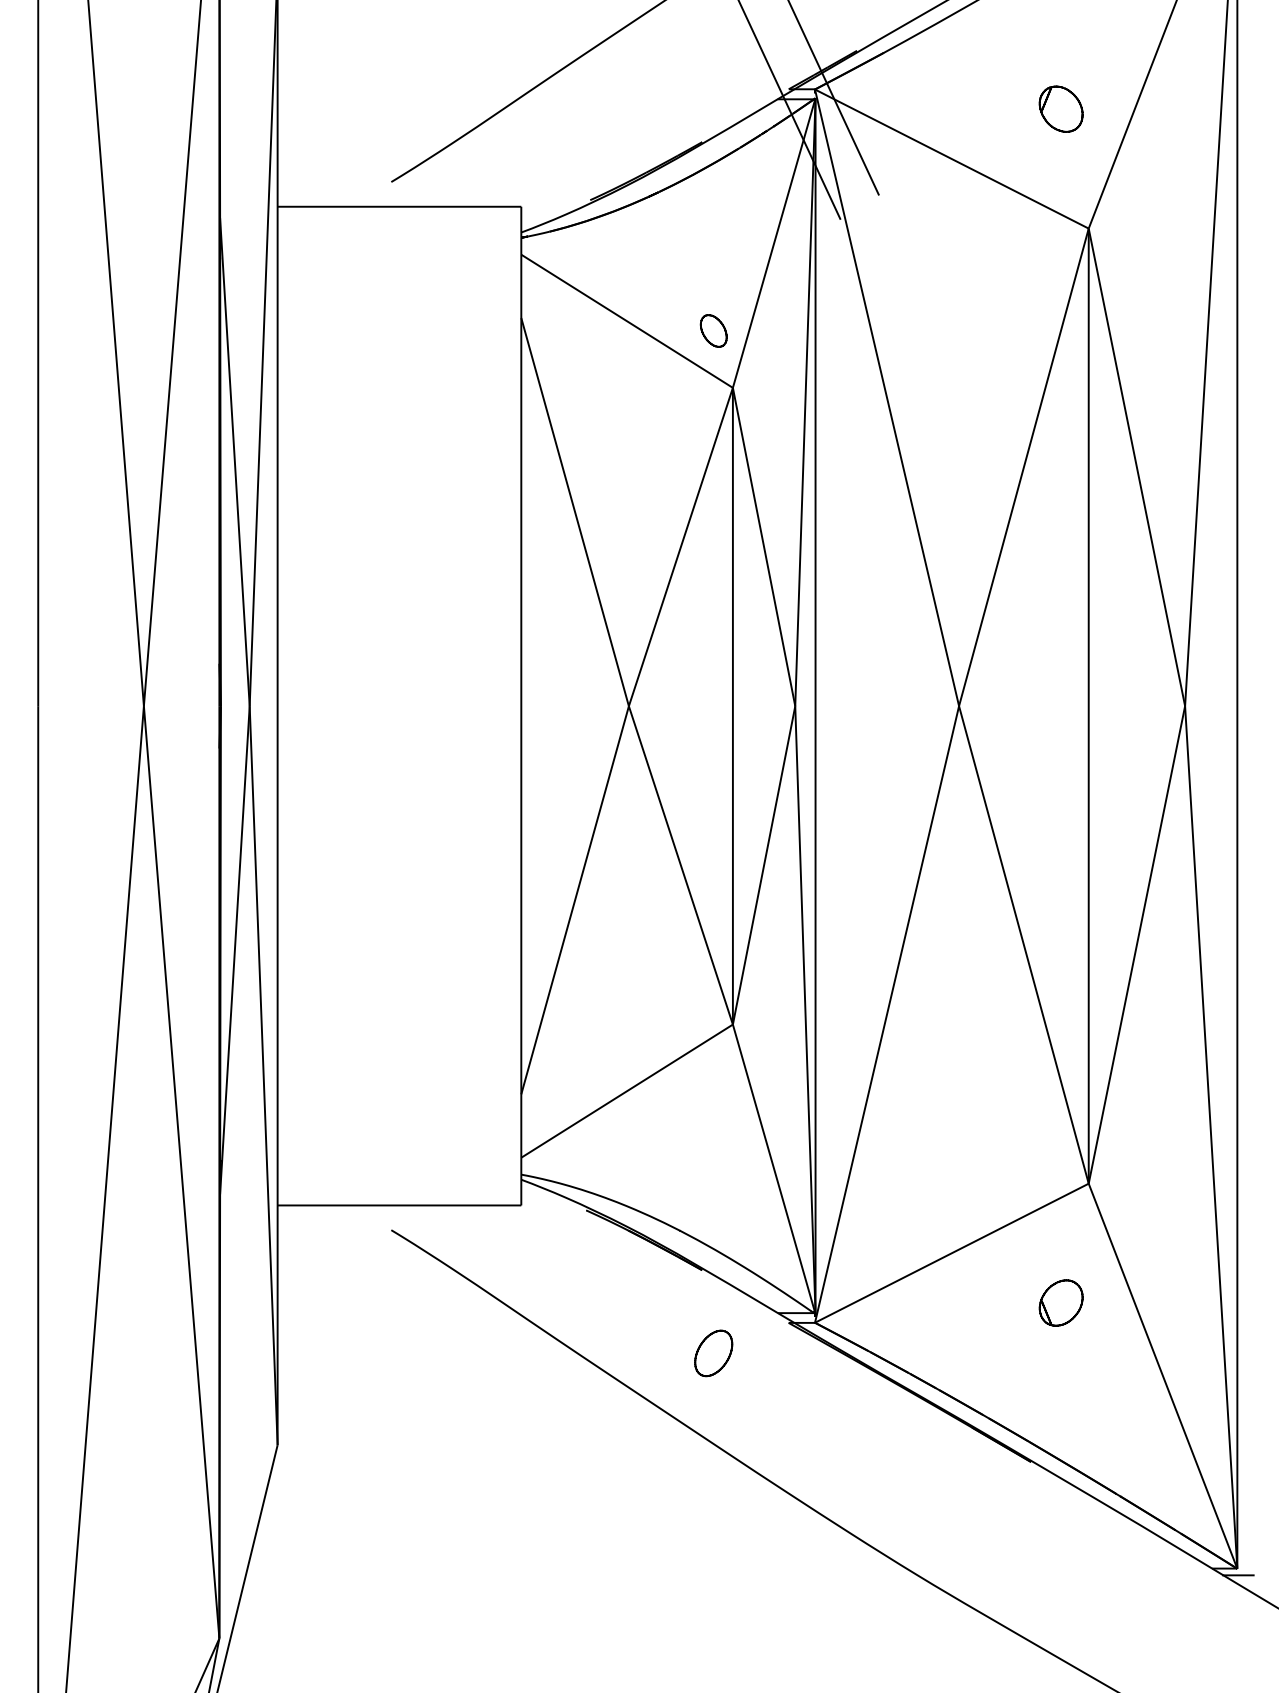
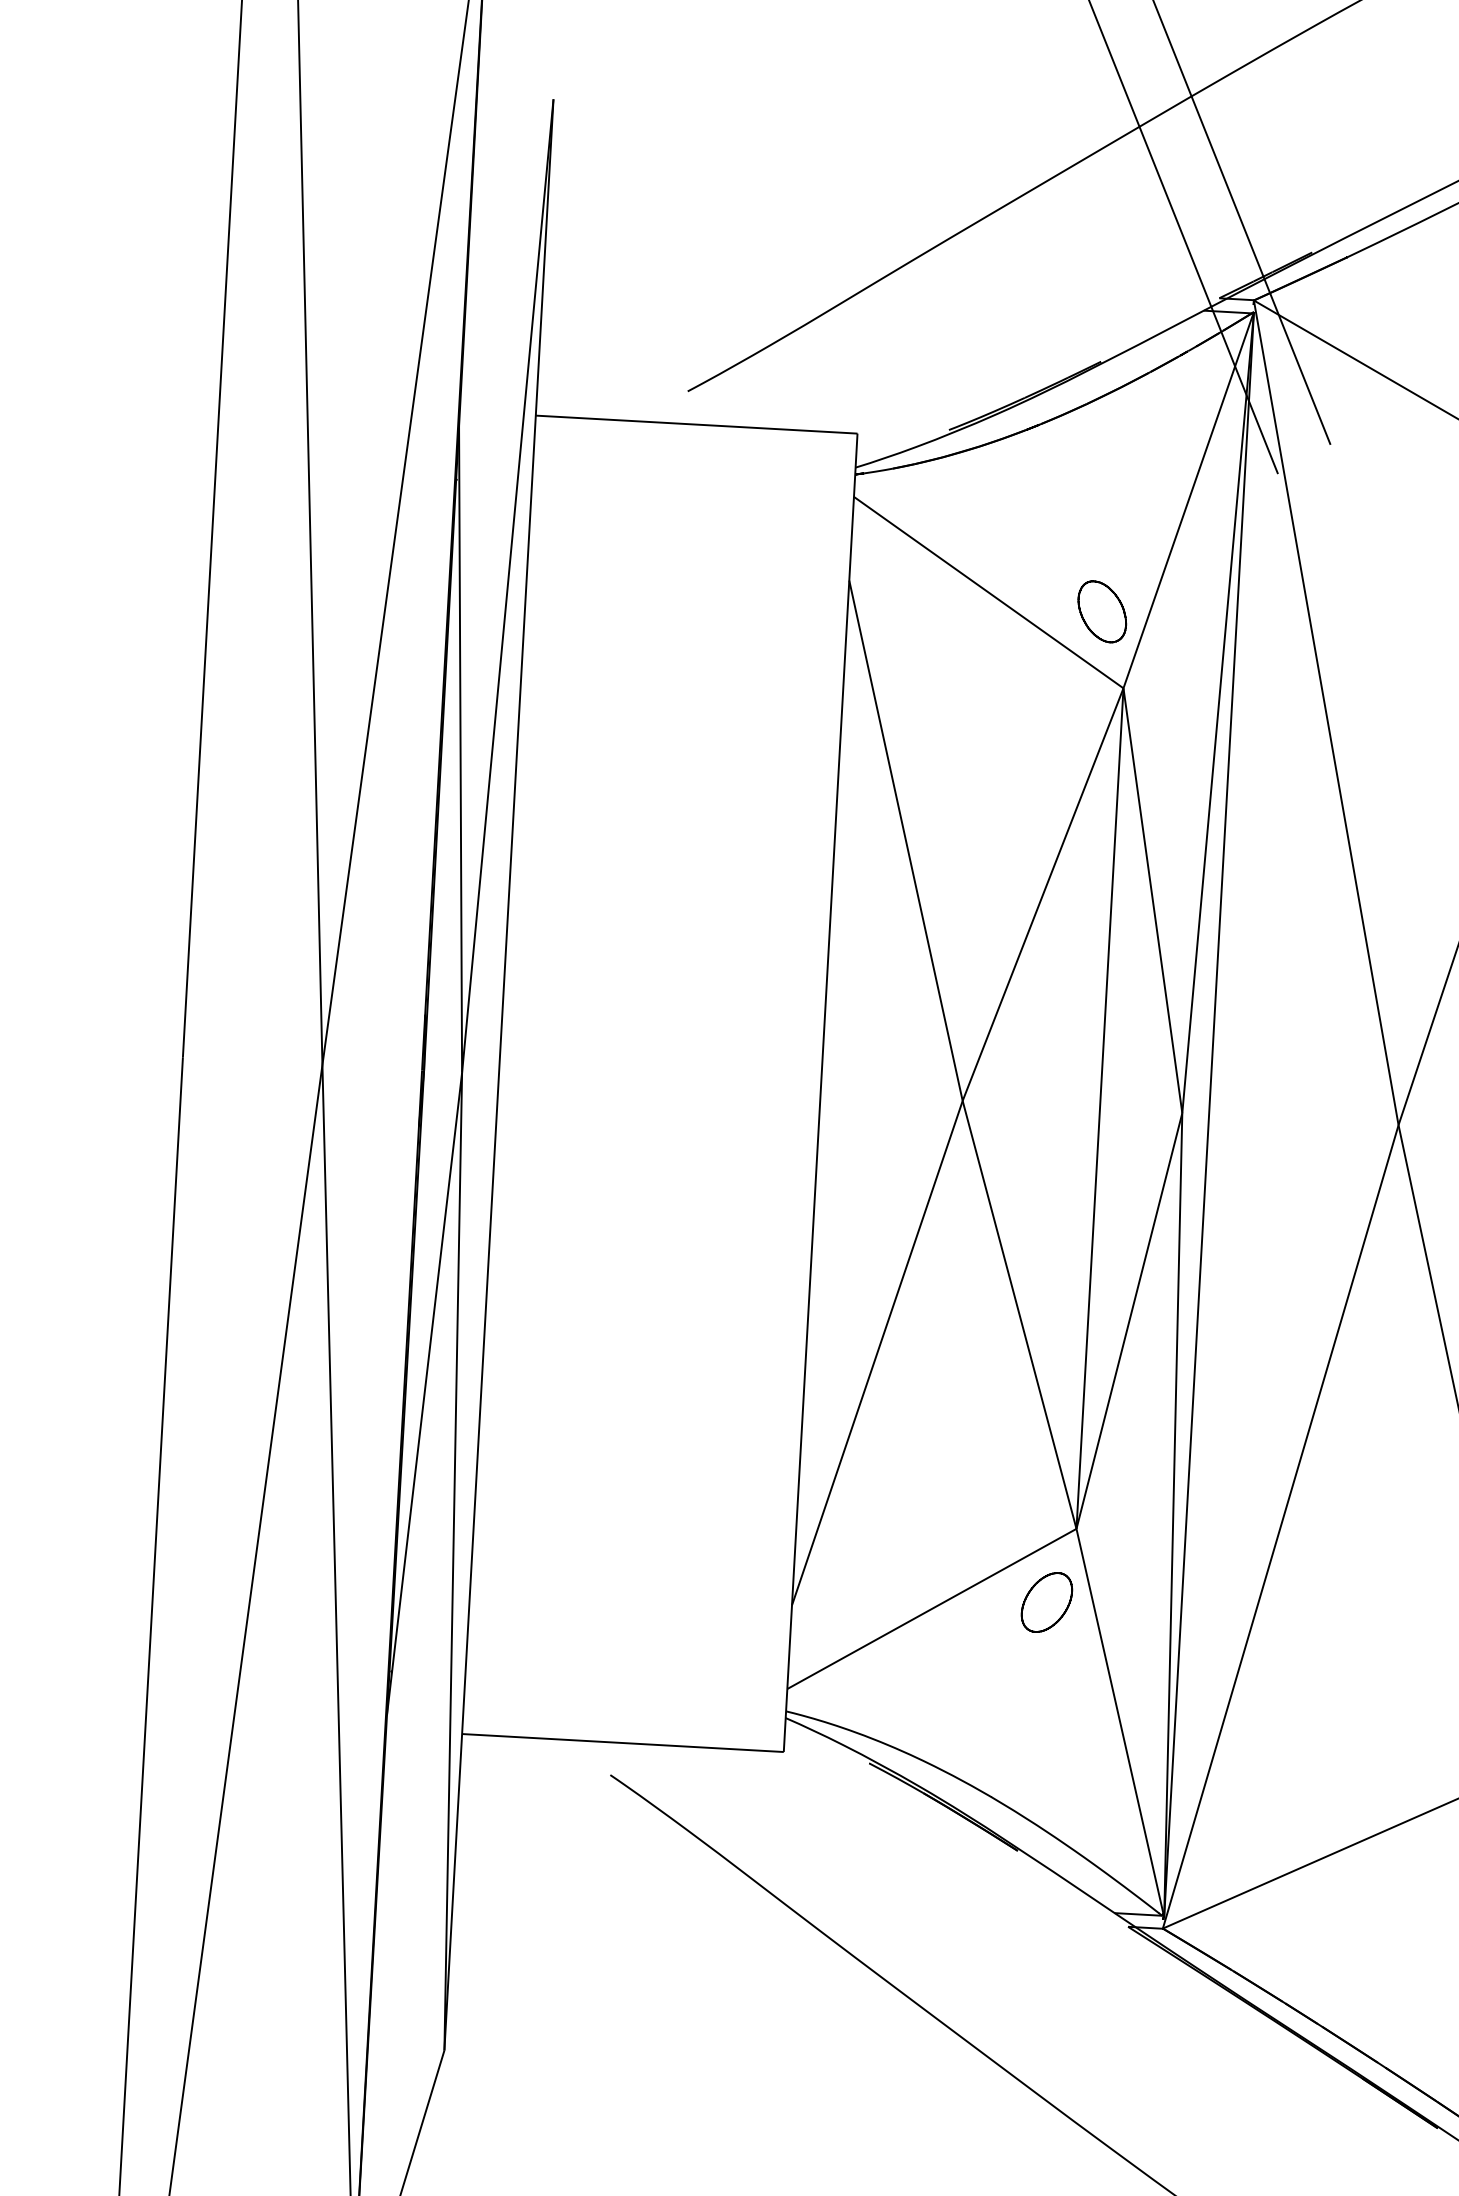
part: (713, 330) -> (1102, 611), size x1.43
part: (713, 1353) -> (1046, 1602), moved

